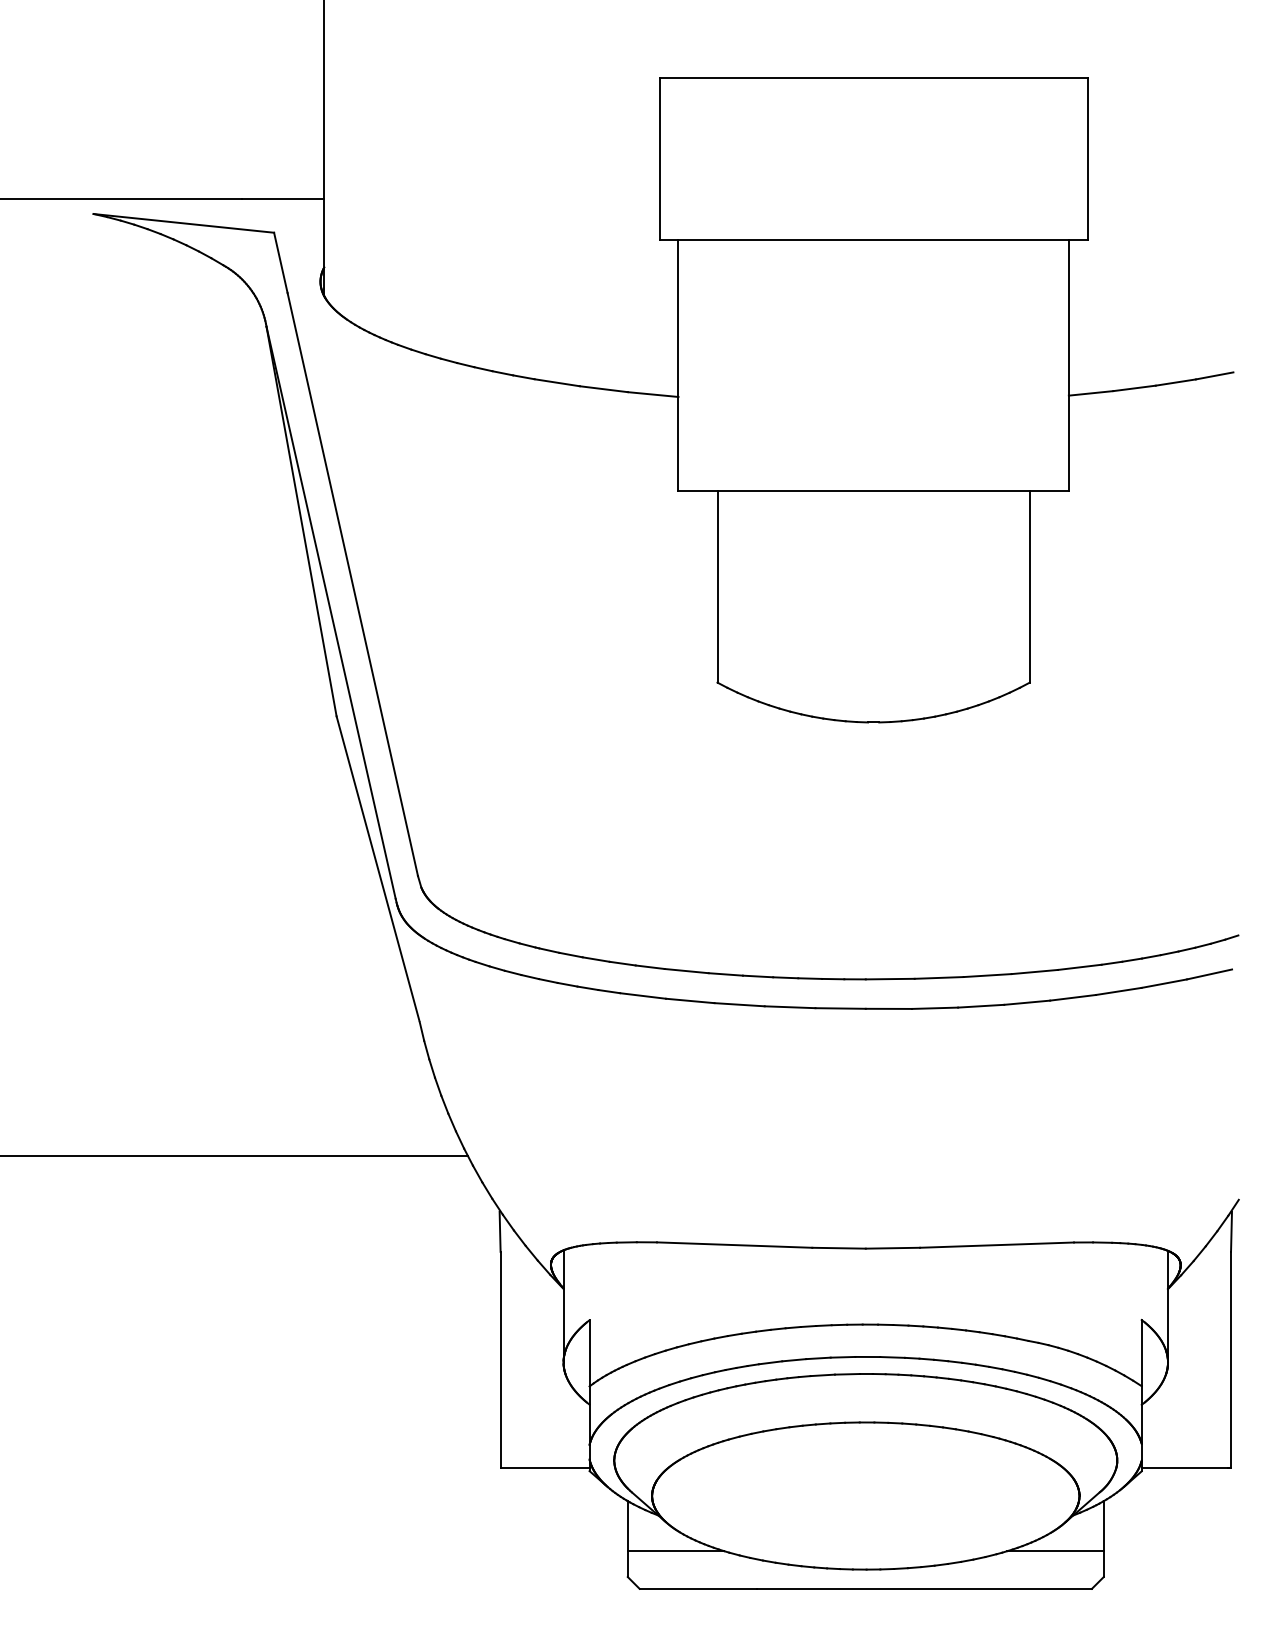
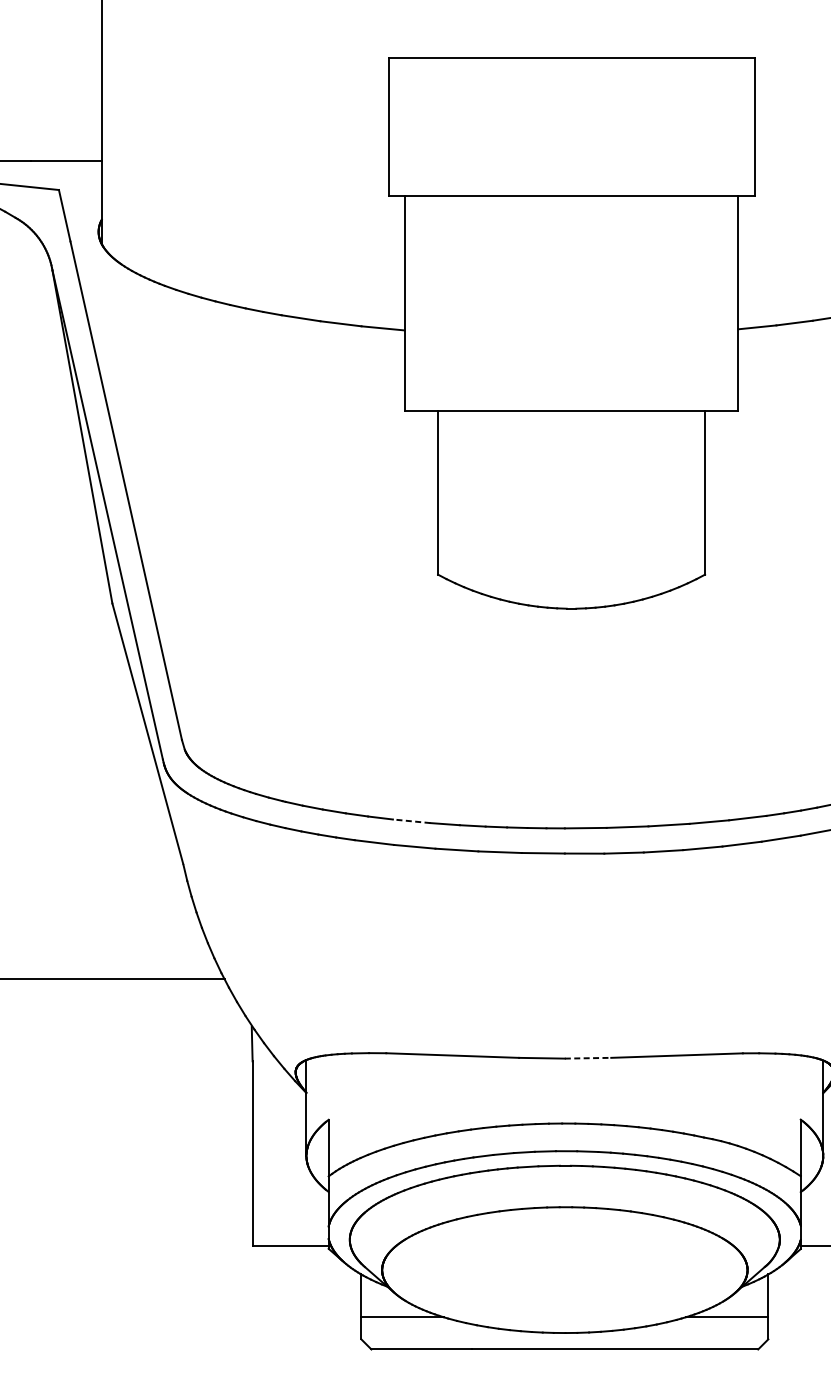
line: (686, 971) -> (411, 821), solid -> dashed
line: (893, 1248) -> (588, 1058), solid -> dashed

